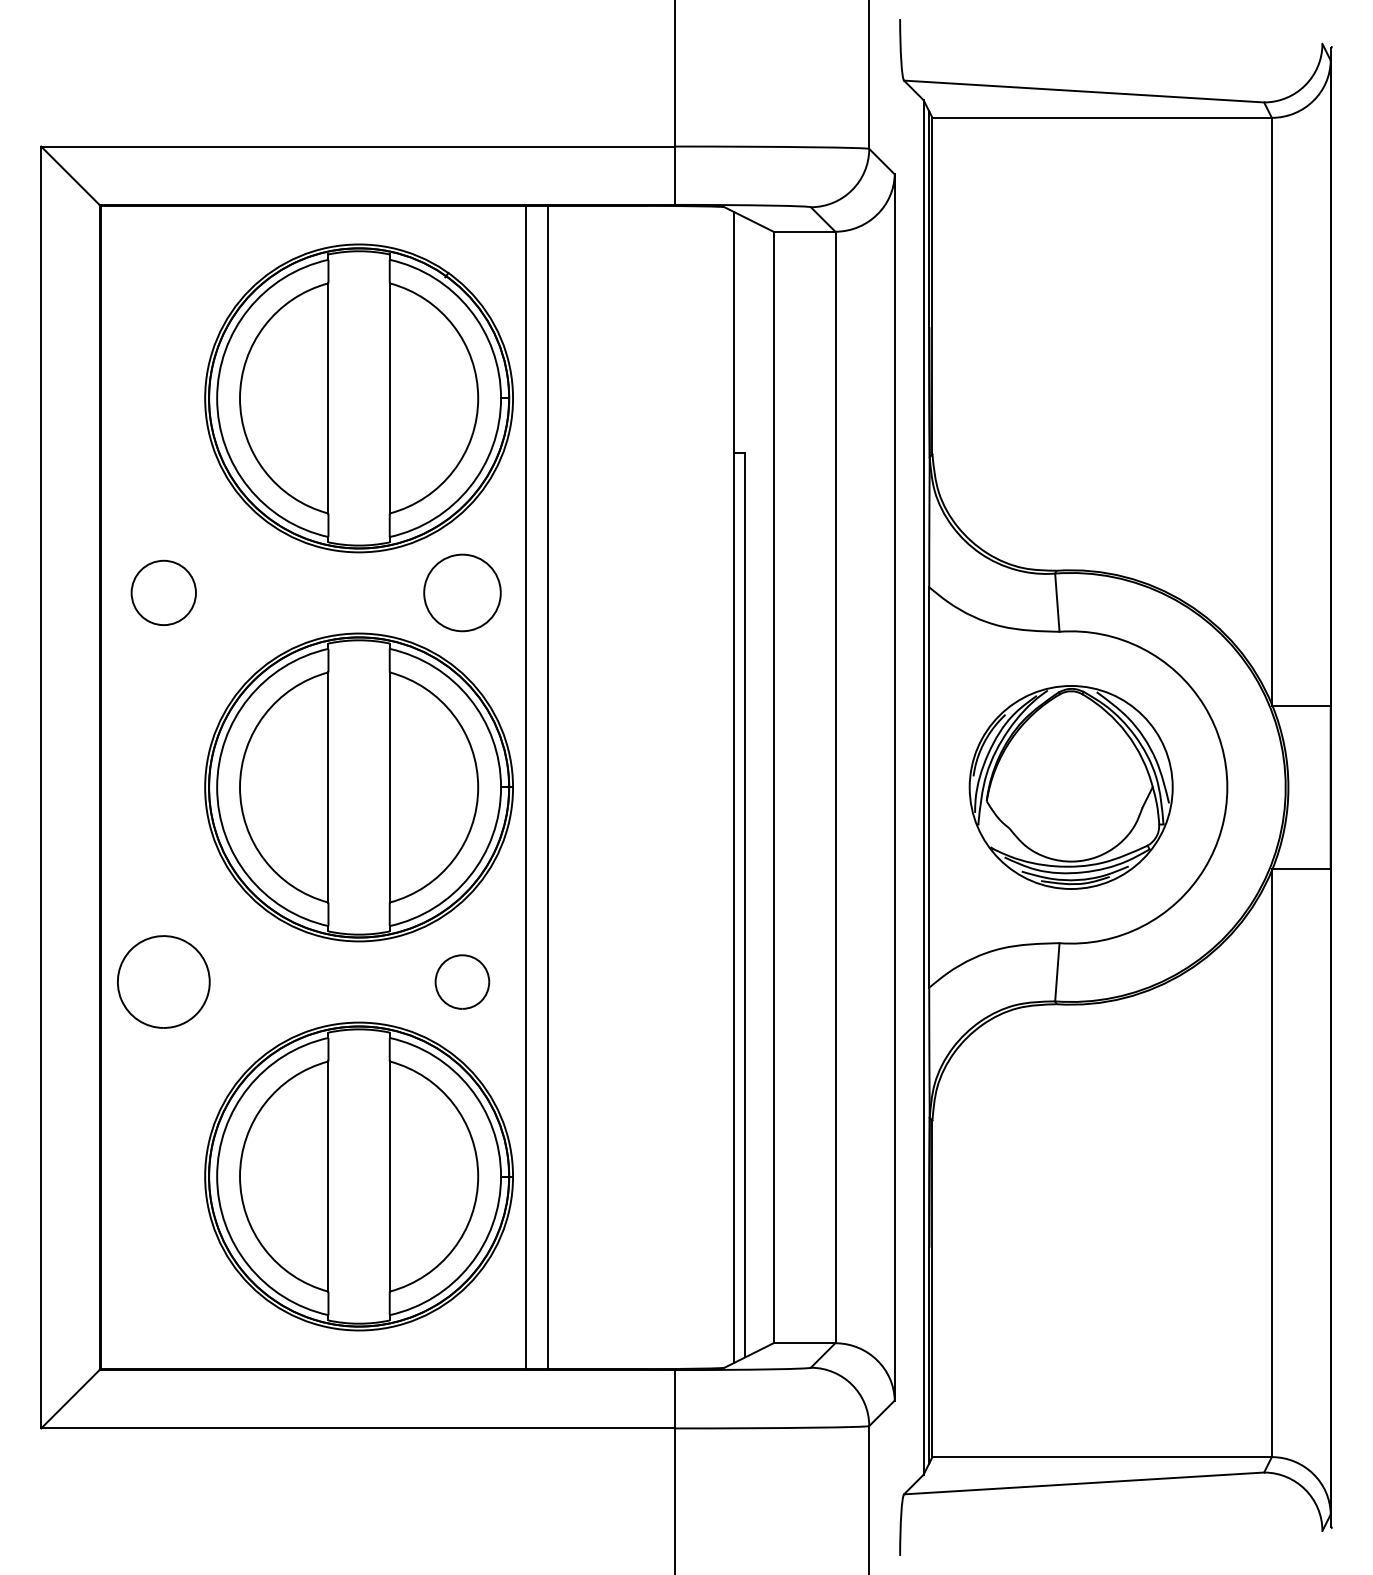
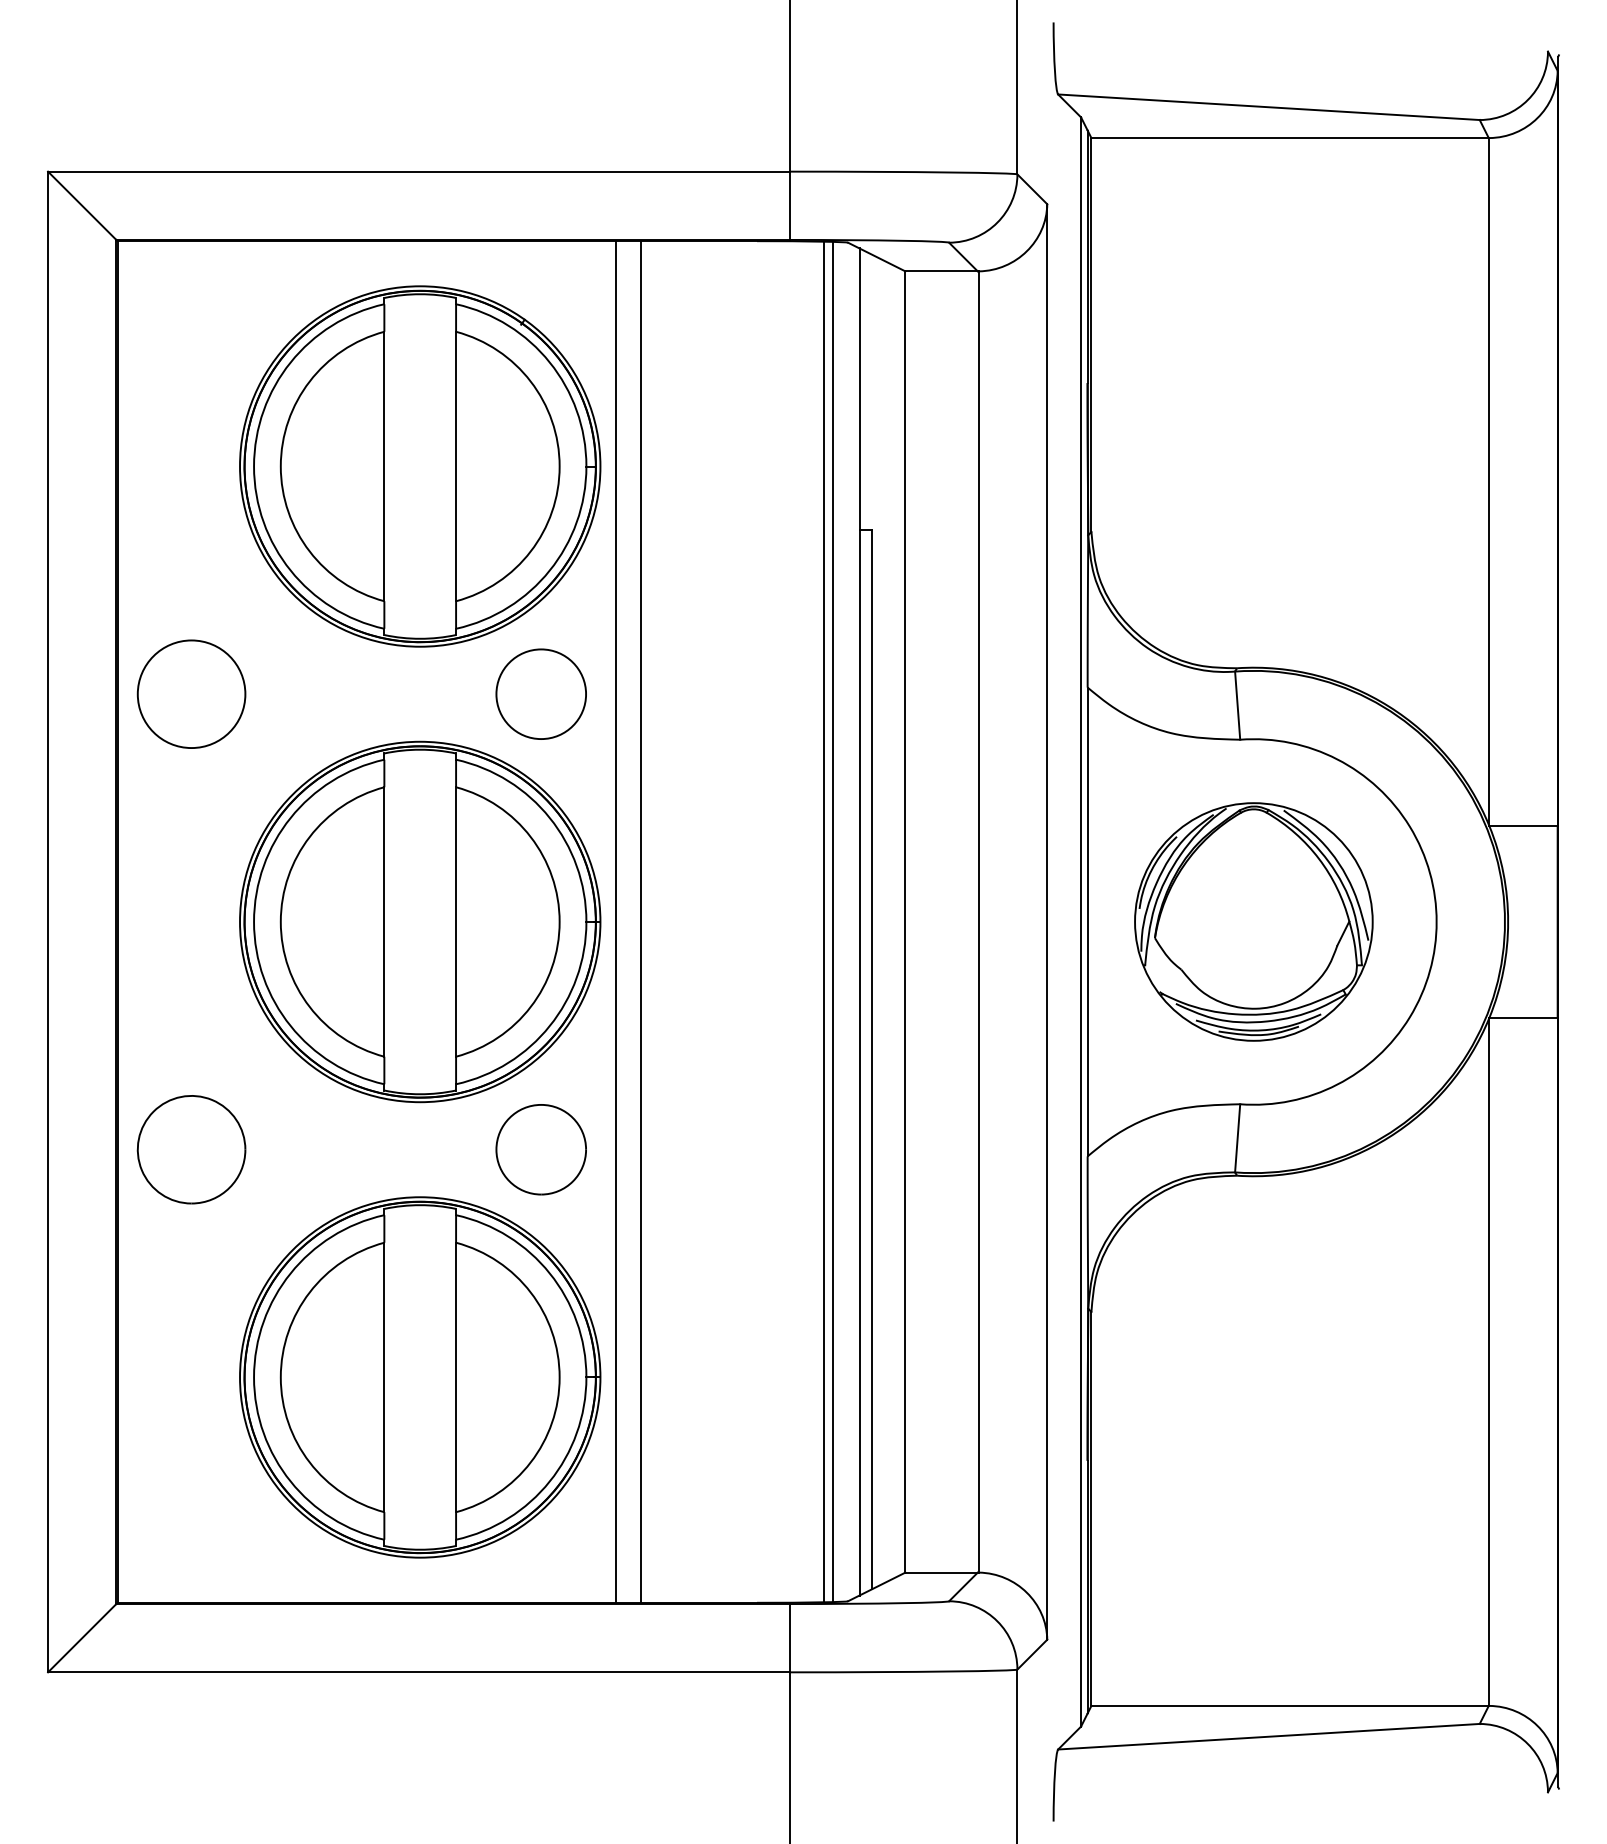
circle: (163, 593) -> (191, 694), size x1.43
line: (703, 787) -> (823, 921), added
line: (711, 787) -> (832, 921), added
part: (461, 981) -> (540, 1149), size x1.43

